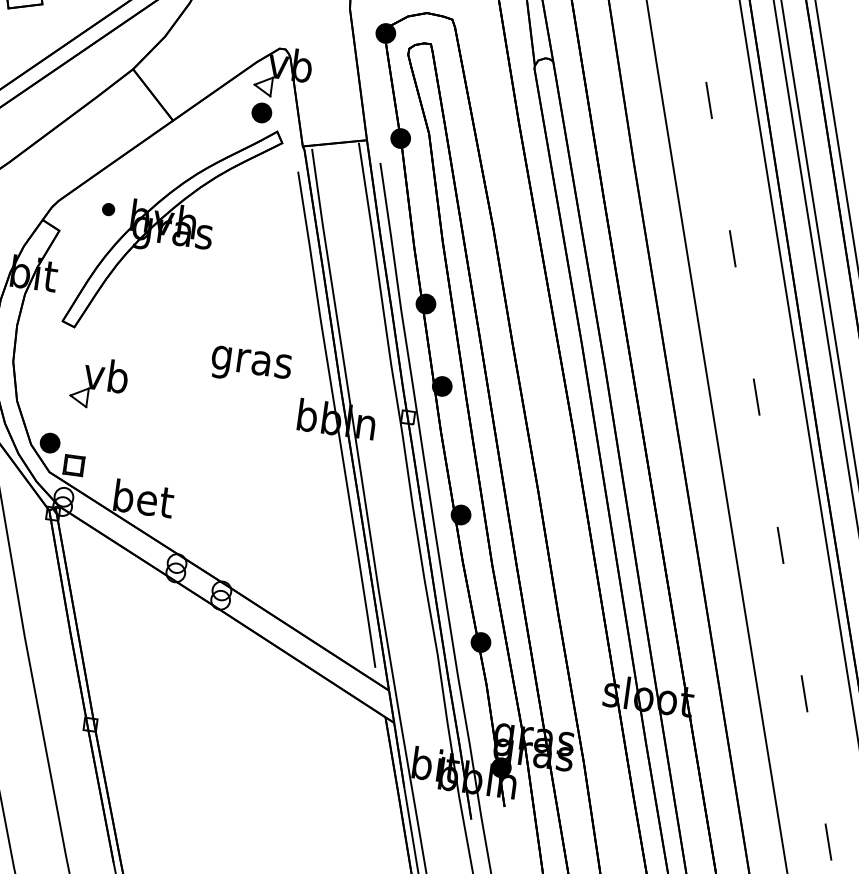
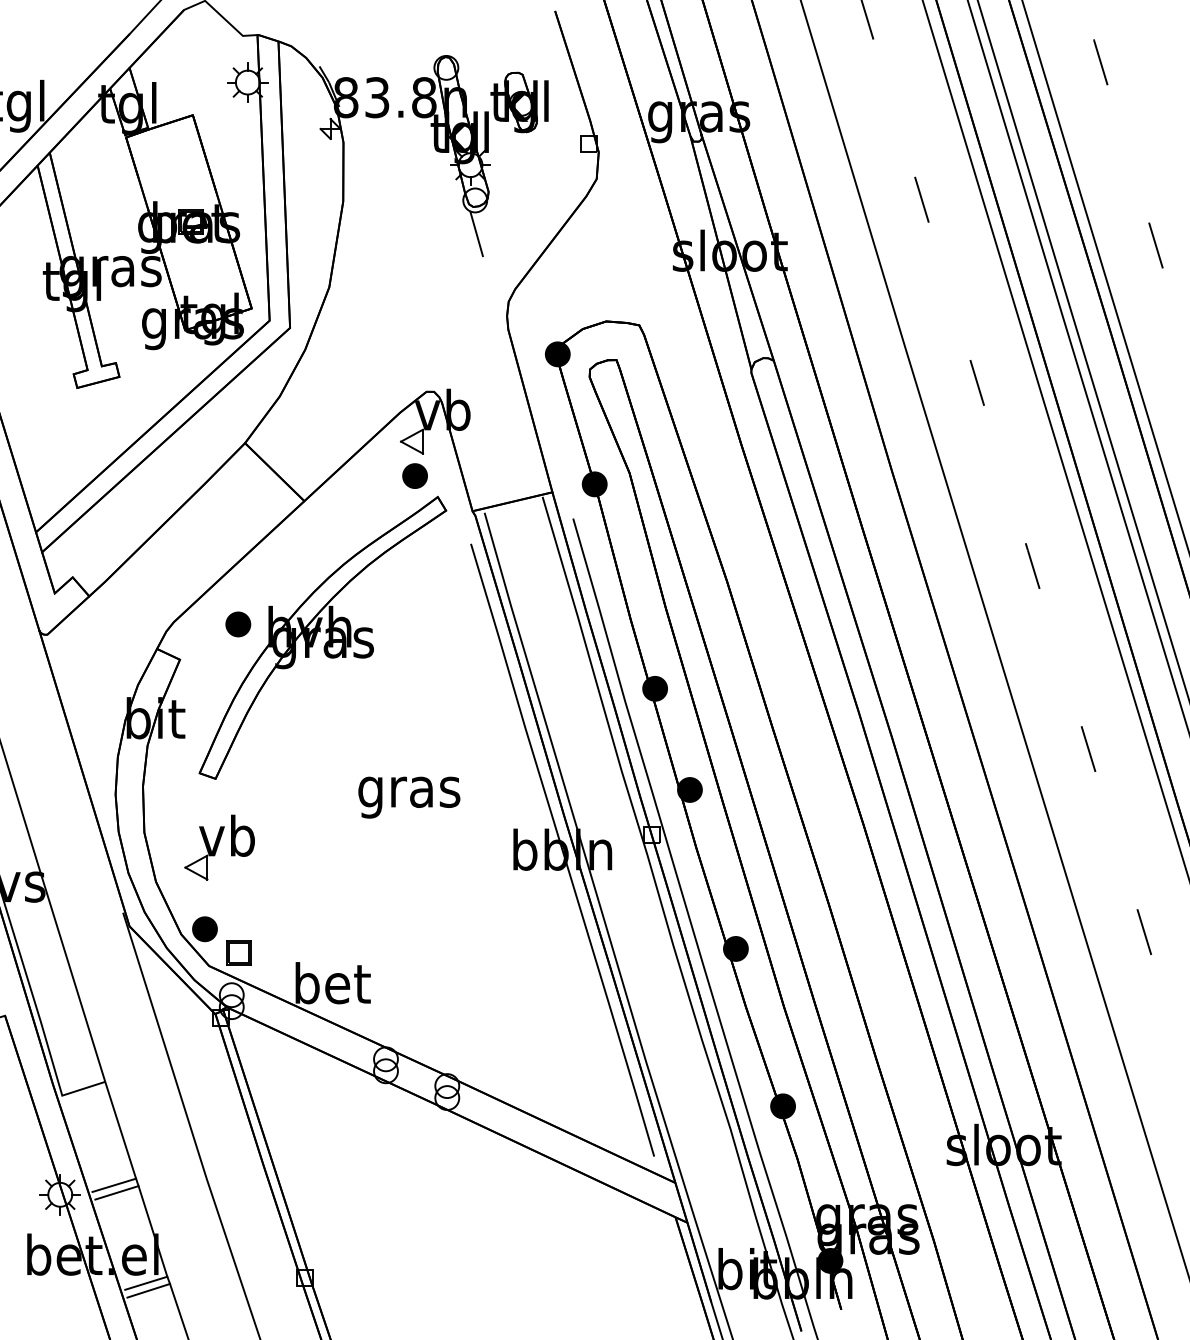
part: (108, 209) -> (238, 624), size x1.67
text: (251, 366) -> (409, 797), moved
part: (99, 383) -> (219, 847), moved

